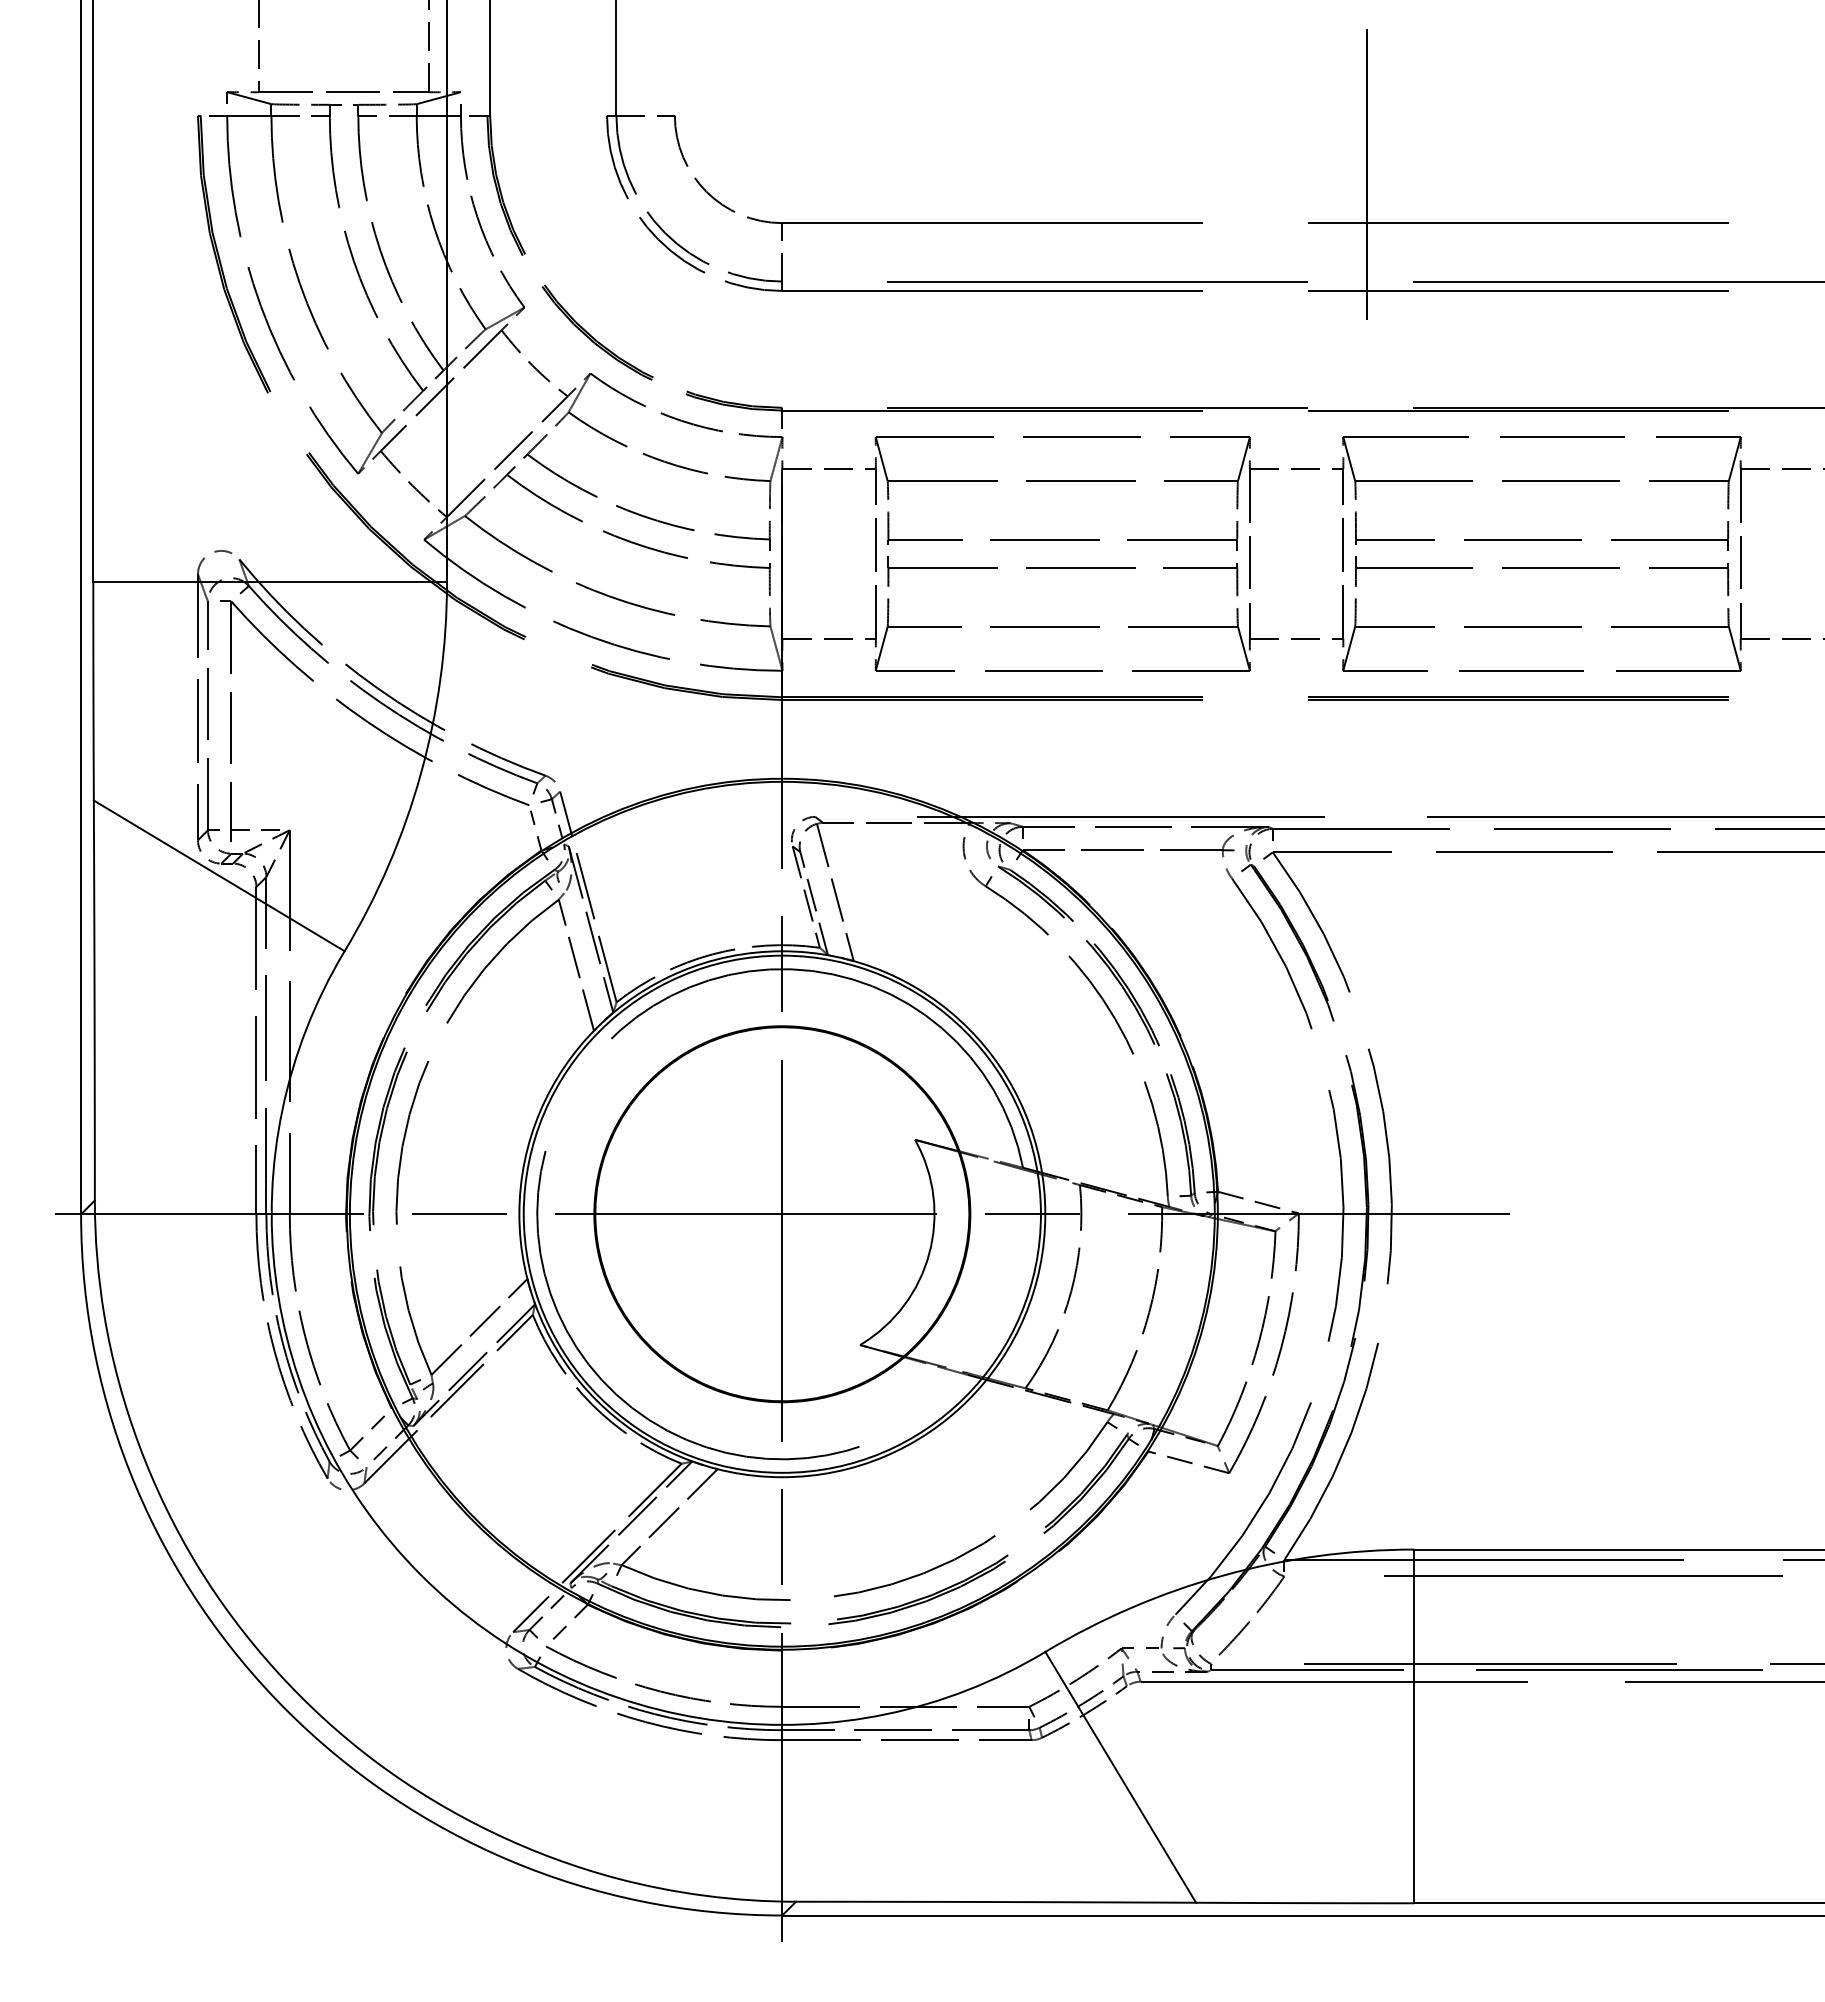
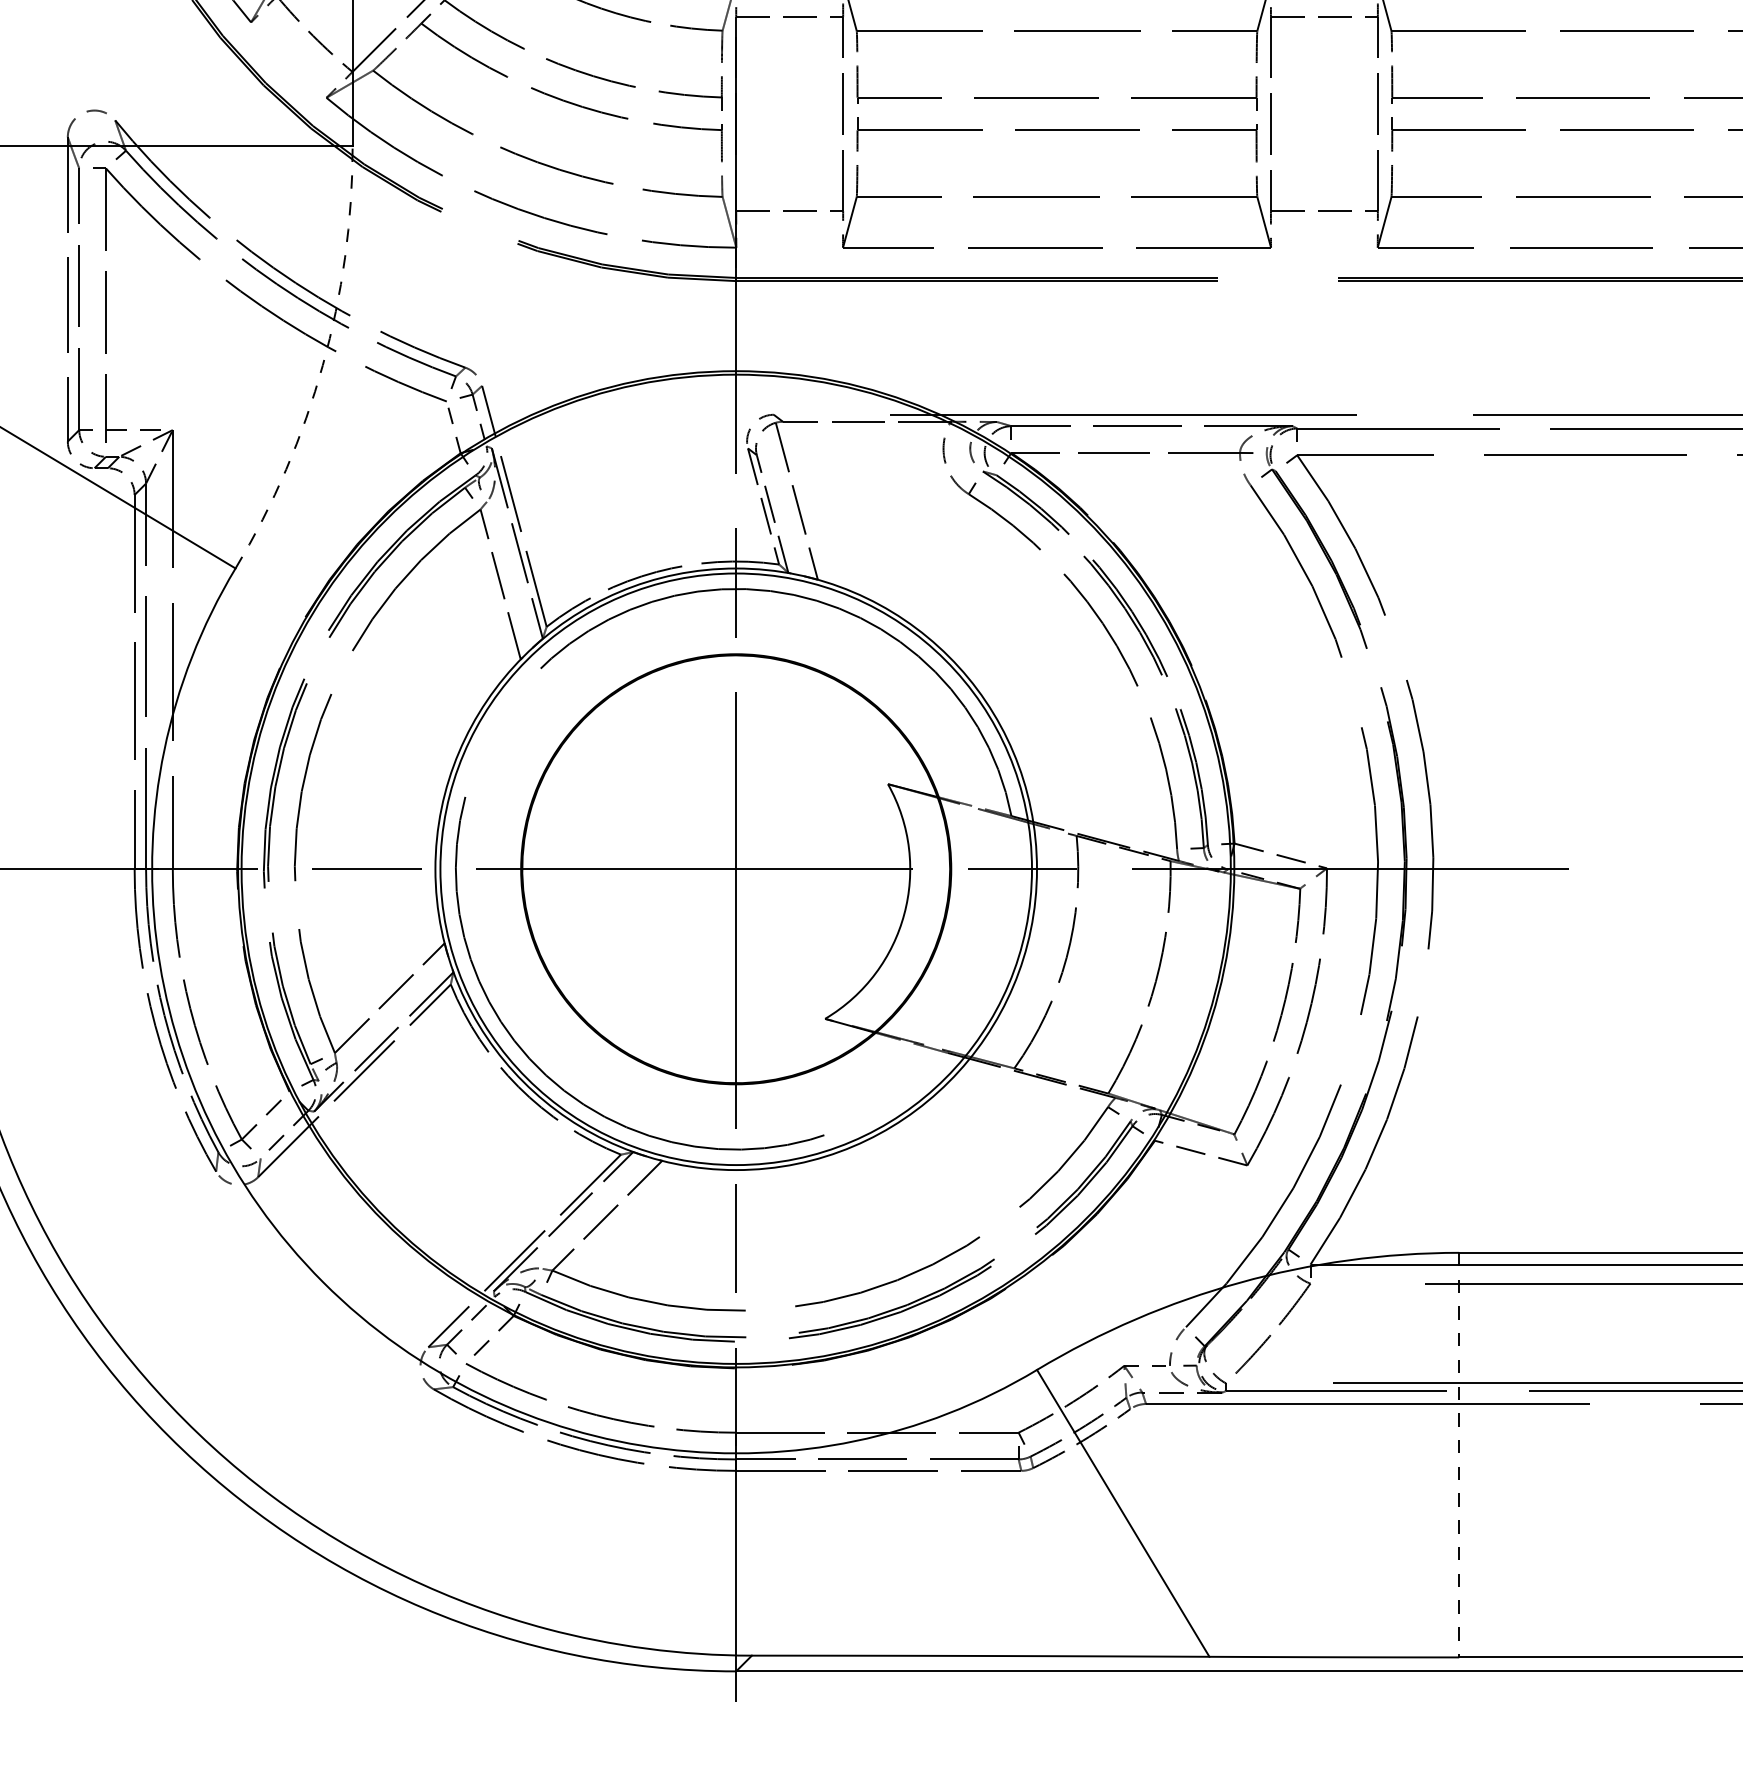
arc: (420, 773) -> (322, 365), solid -> dashed
line: (1414, 1726) -> (1459, 1455), solid -> dashed

